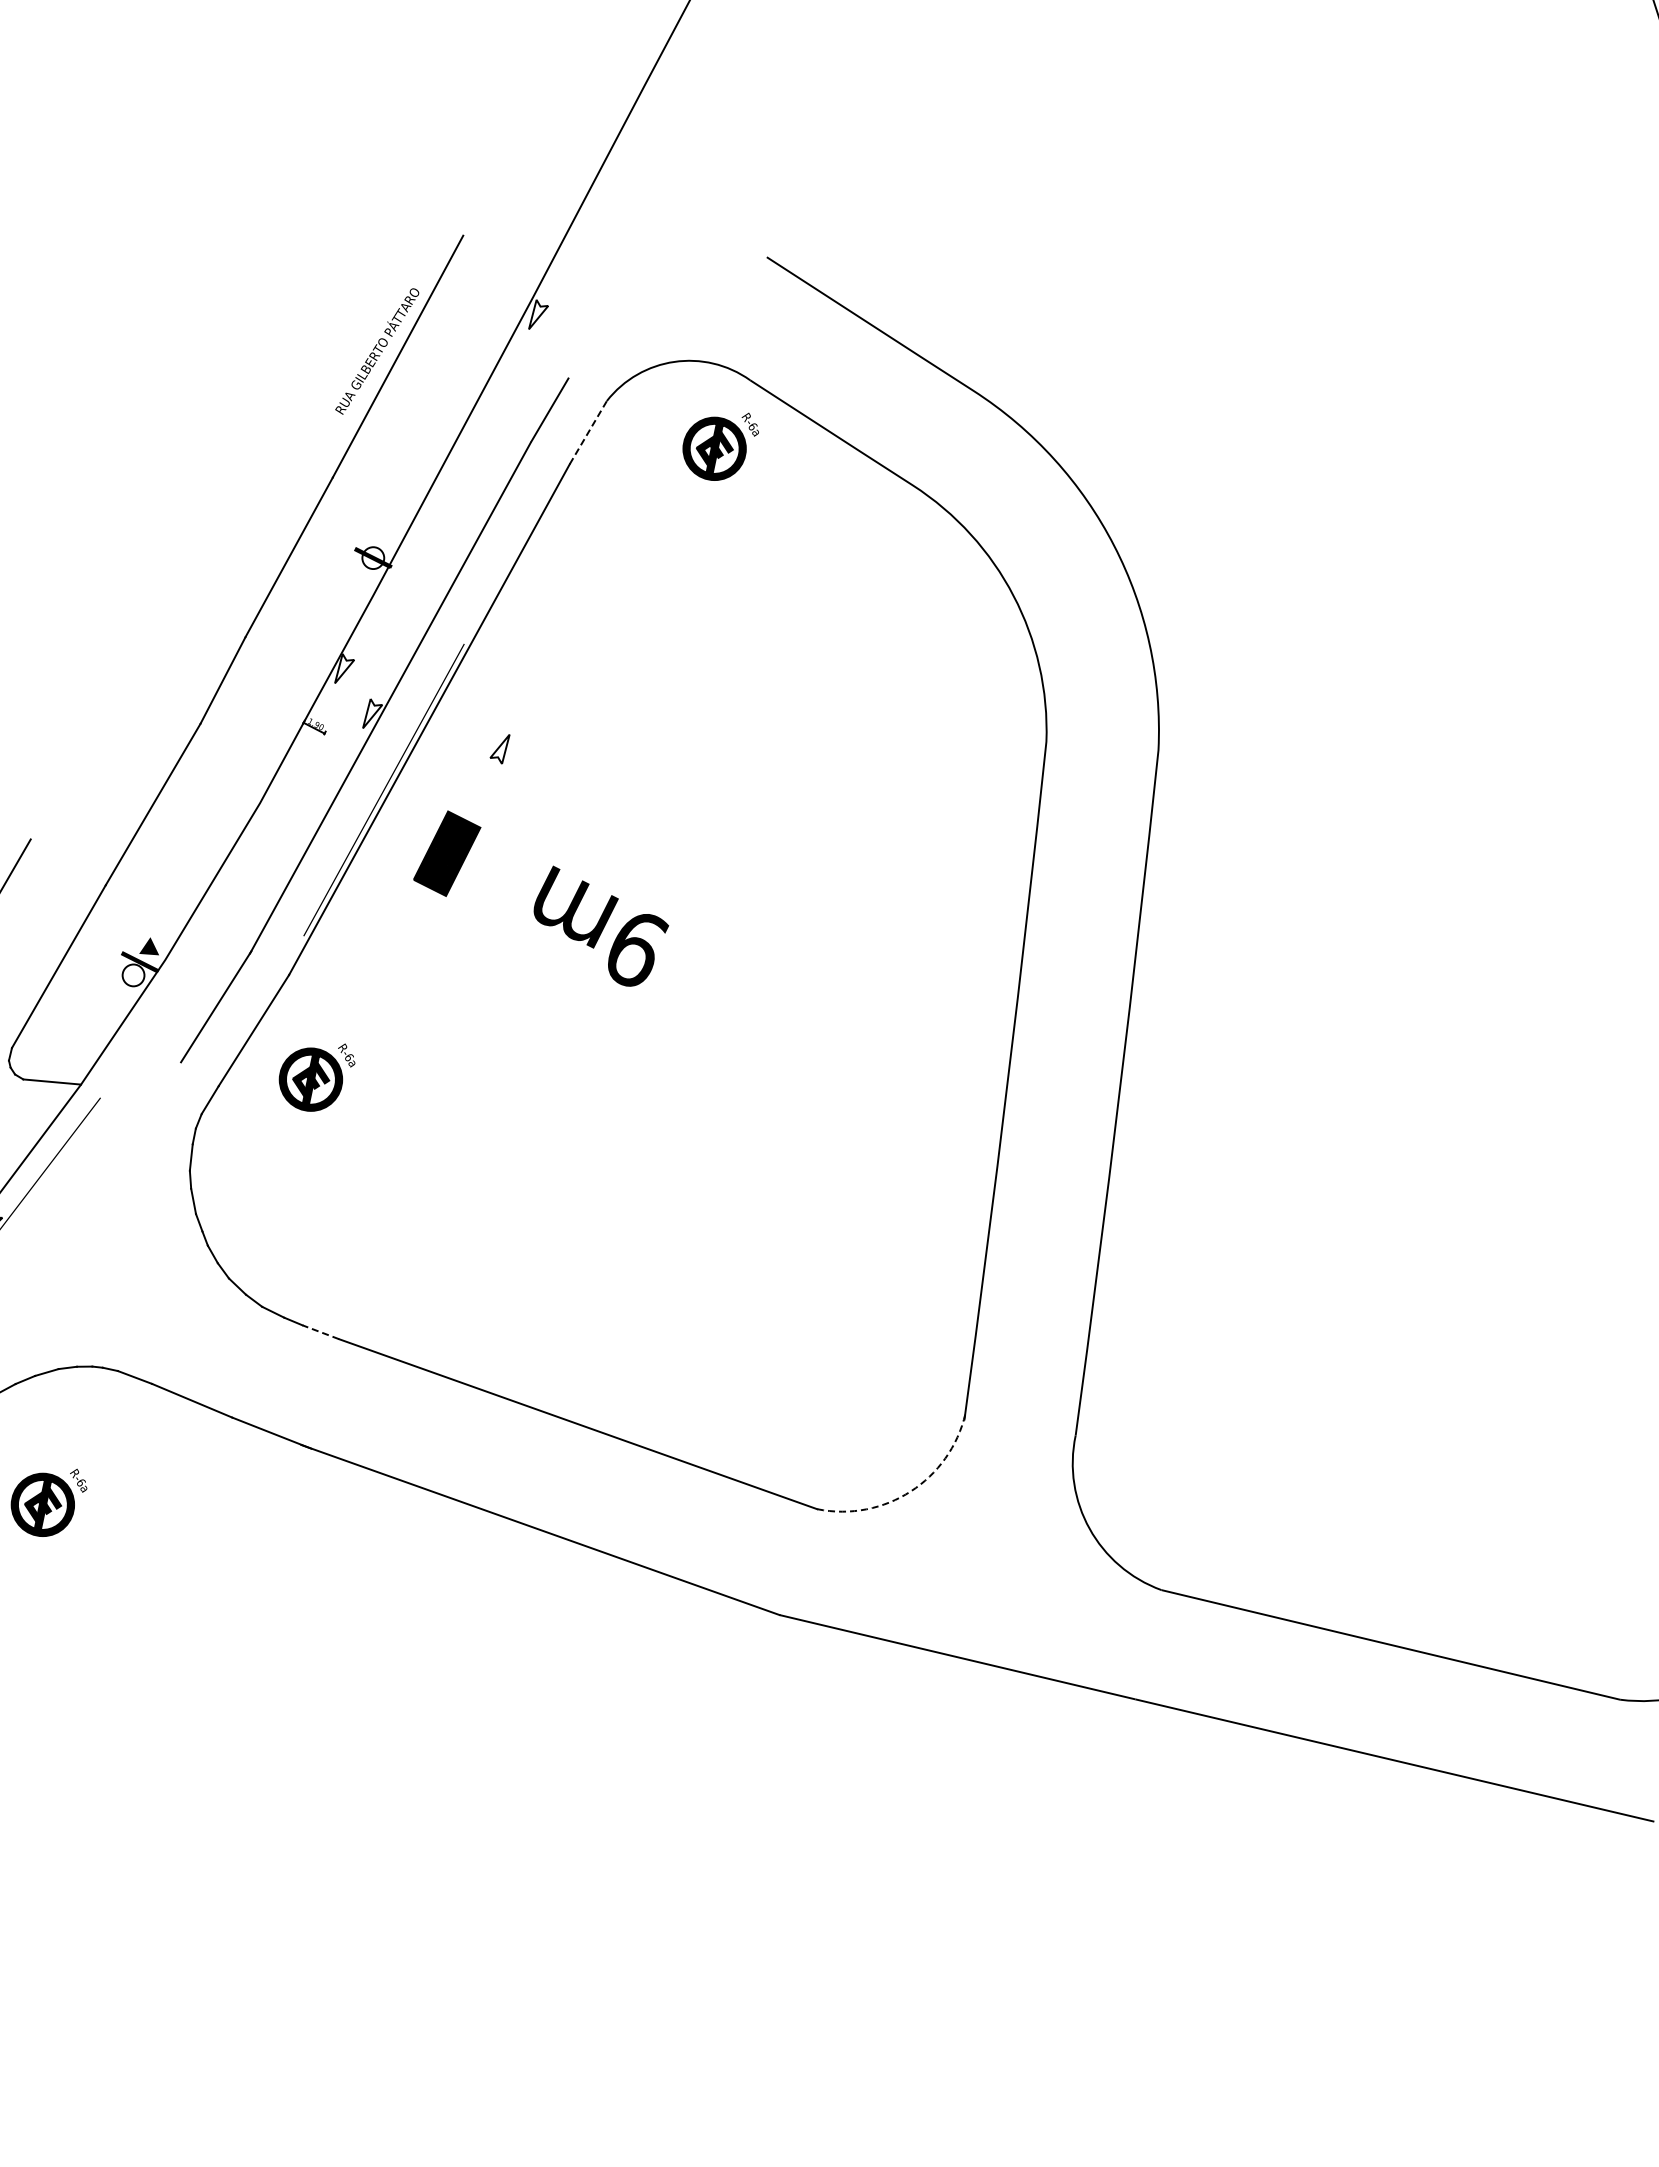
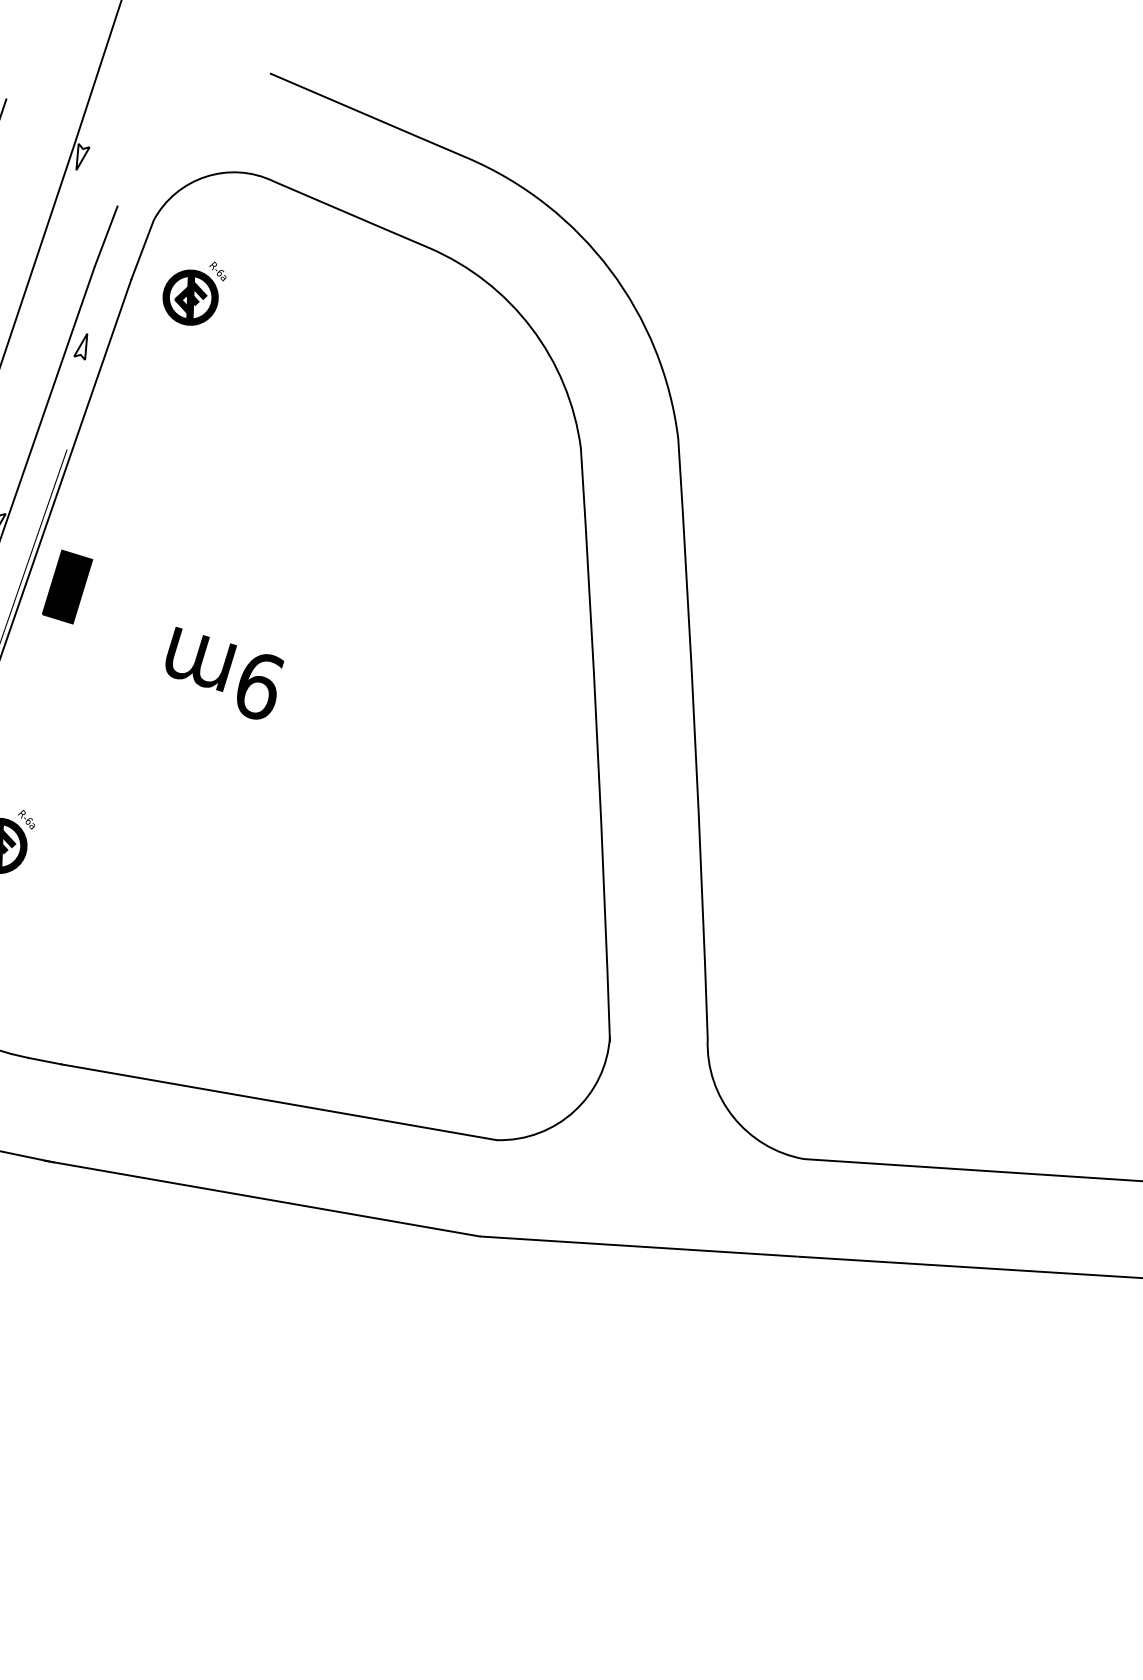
line: (588, 432) -> (142, 249), dashed -> solid
part: (720, 446) -> (195, 294), moved
part: (499, 749) -> (80, 347), moved
part: (447, 853) -> (67, 586), moved
line: (320, 1332) -> (44, 1061), dashed -> solid
arc: (910, 1491) -> (574, 1111), dashed -> solid

